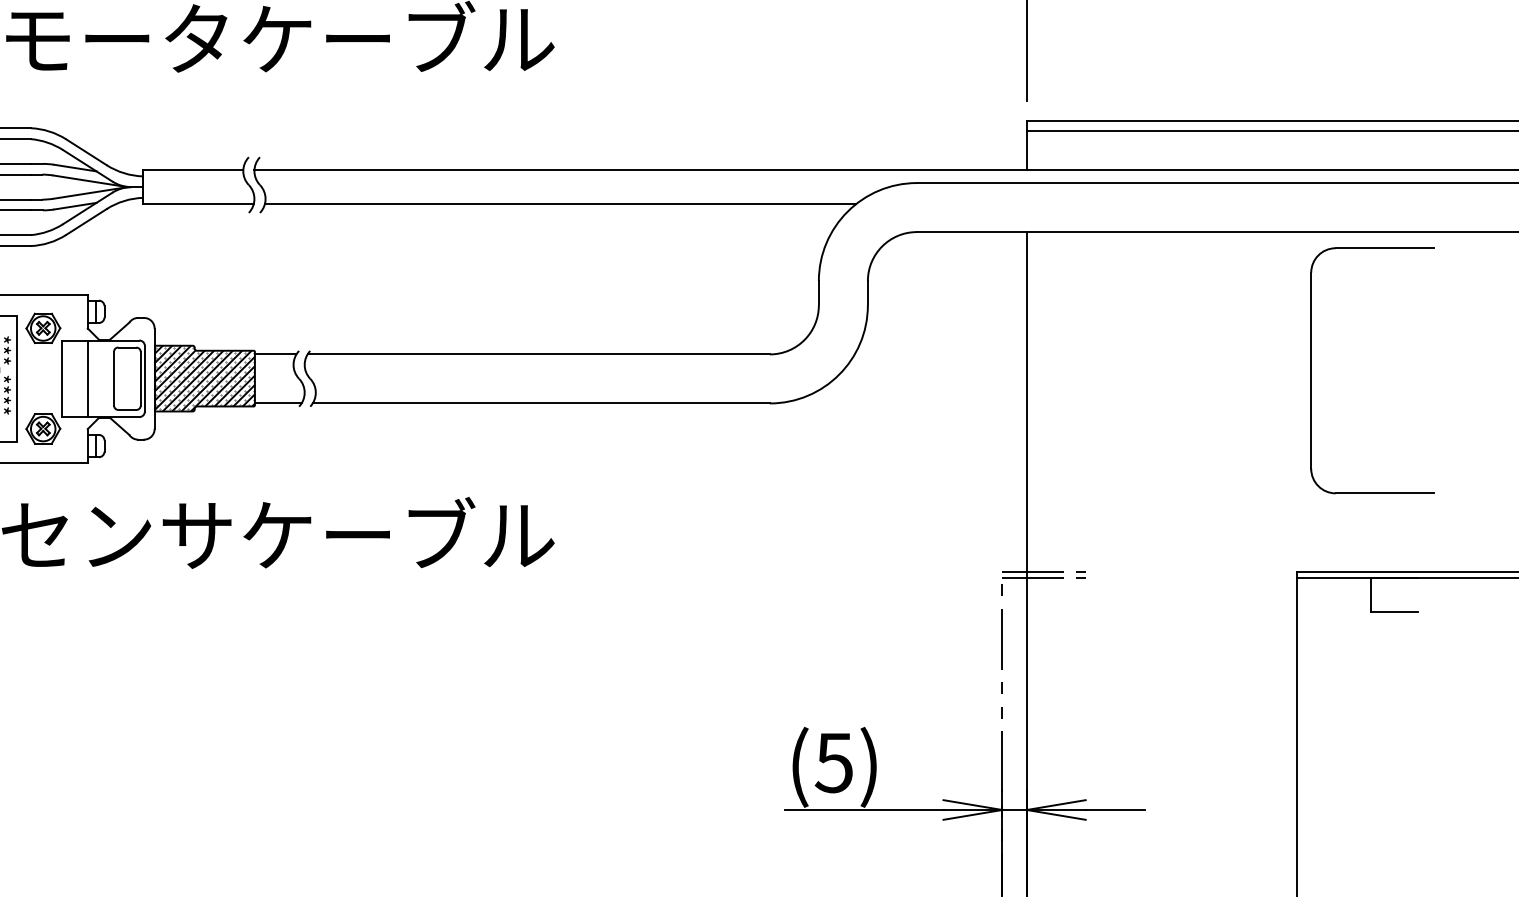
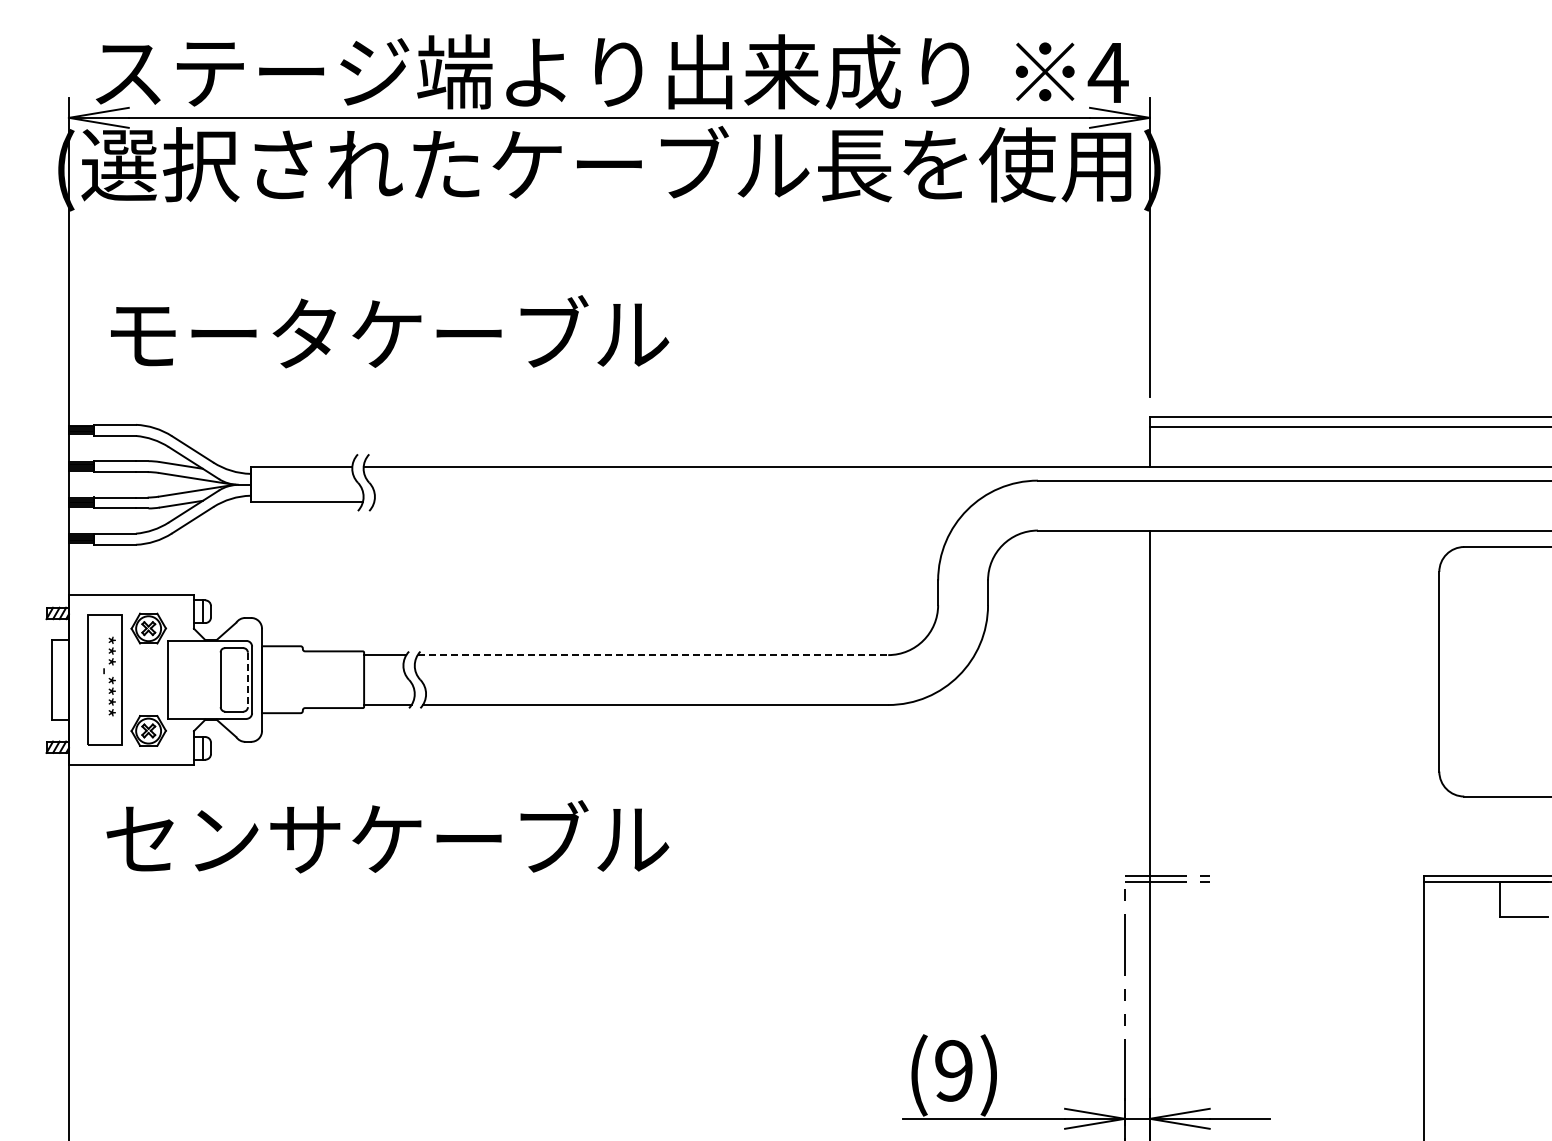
line: (559, 204) -> (674, 502), removed
line: (539, 354) -> (653, 655), solid -> dashed
line: (88, 378) -> (194, 679), removed
hatch: (205, 378) -> (313, 679), removed
line: (140, 379) -> (247, 680), solid -> dashed
text: (833, 762) -> (953, 1070), (5) -> (9)

